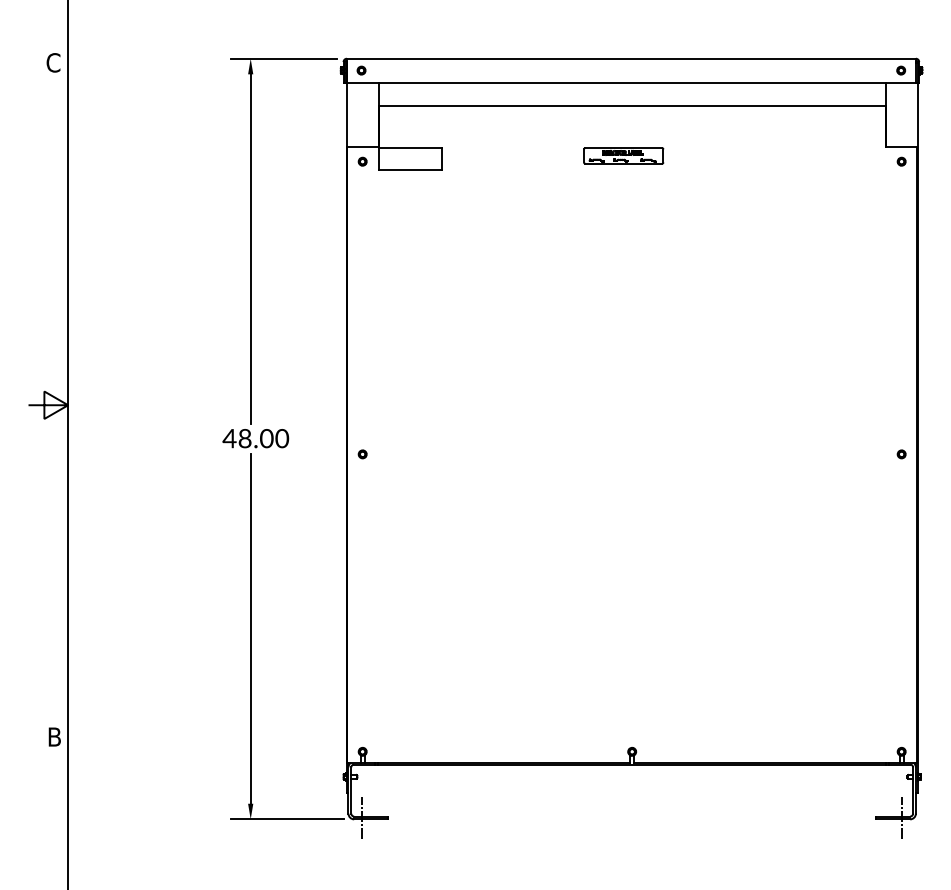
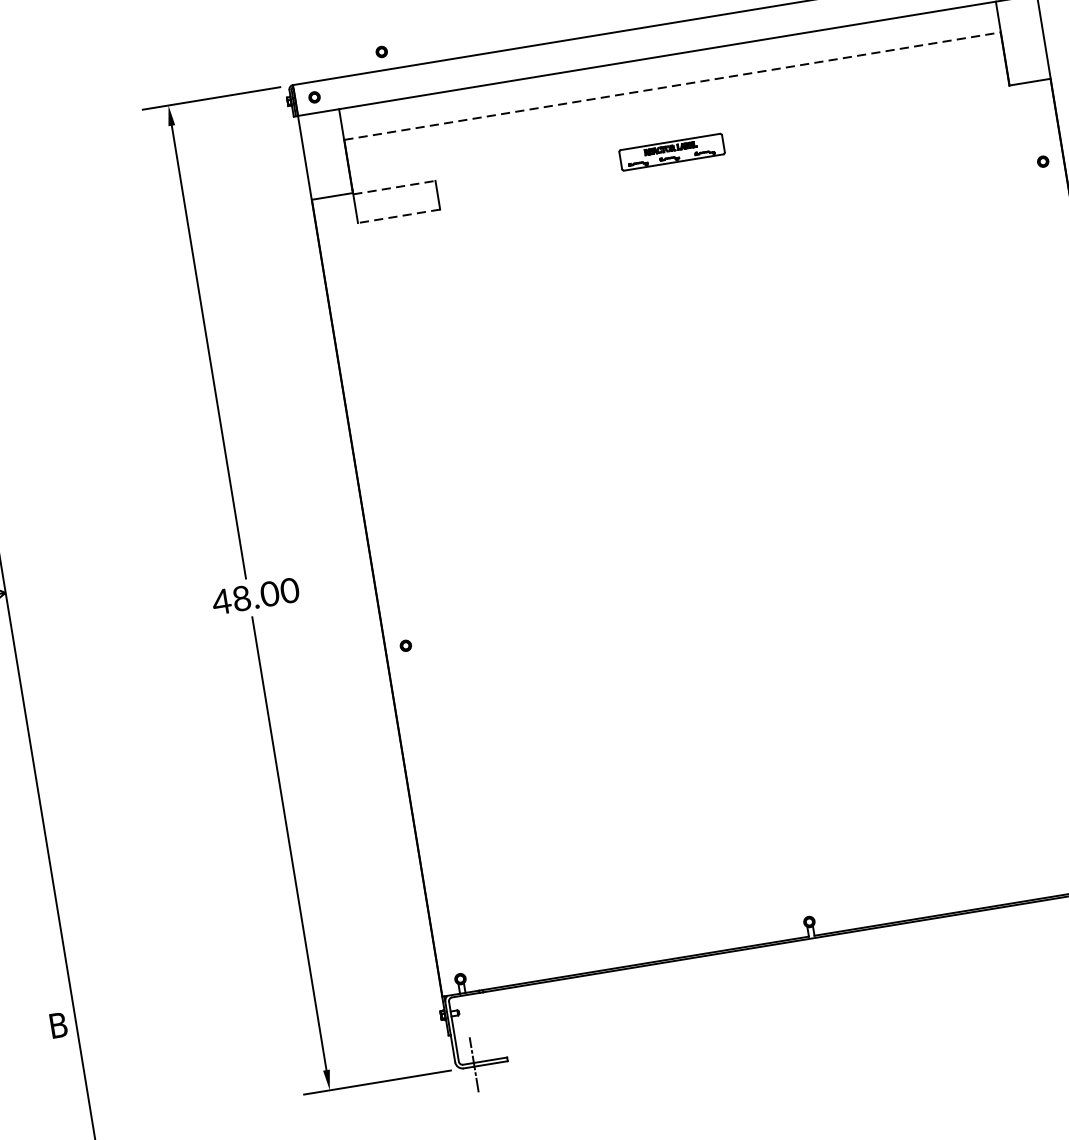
line: (632, 106) -> (672, 86), solid -> dashed
line: (410, 148) -> (394, 187), solid -> dashed
part: (362, 161) -> (381, 51), moved
part: (901, 161) -> (1042, 161), moved
line: (410, 170) -> (399, 216), solid -> dashed
part: (362, 454) -> (405, 646), moved

